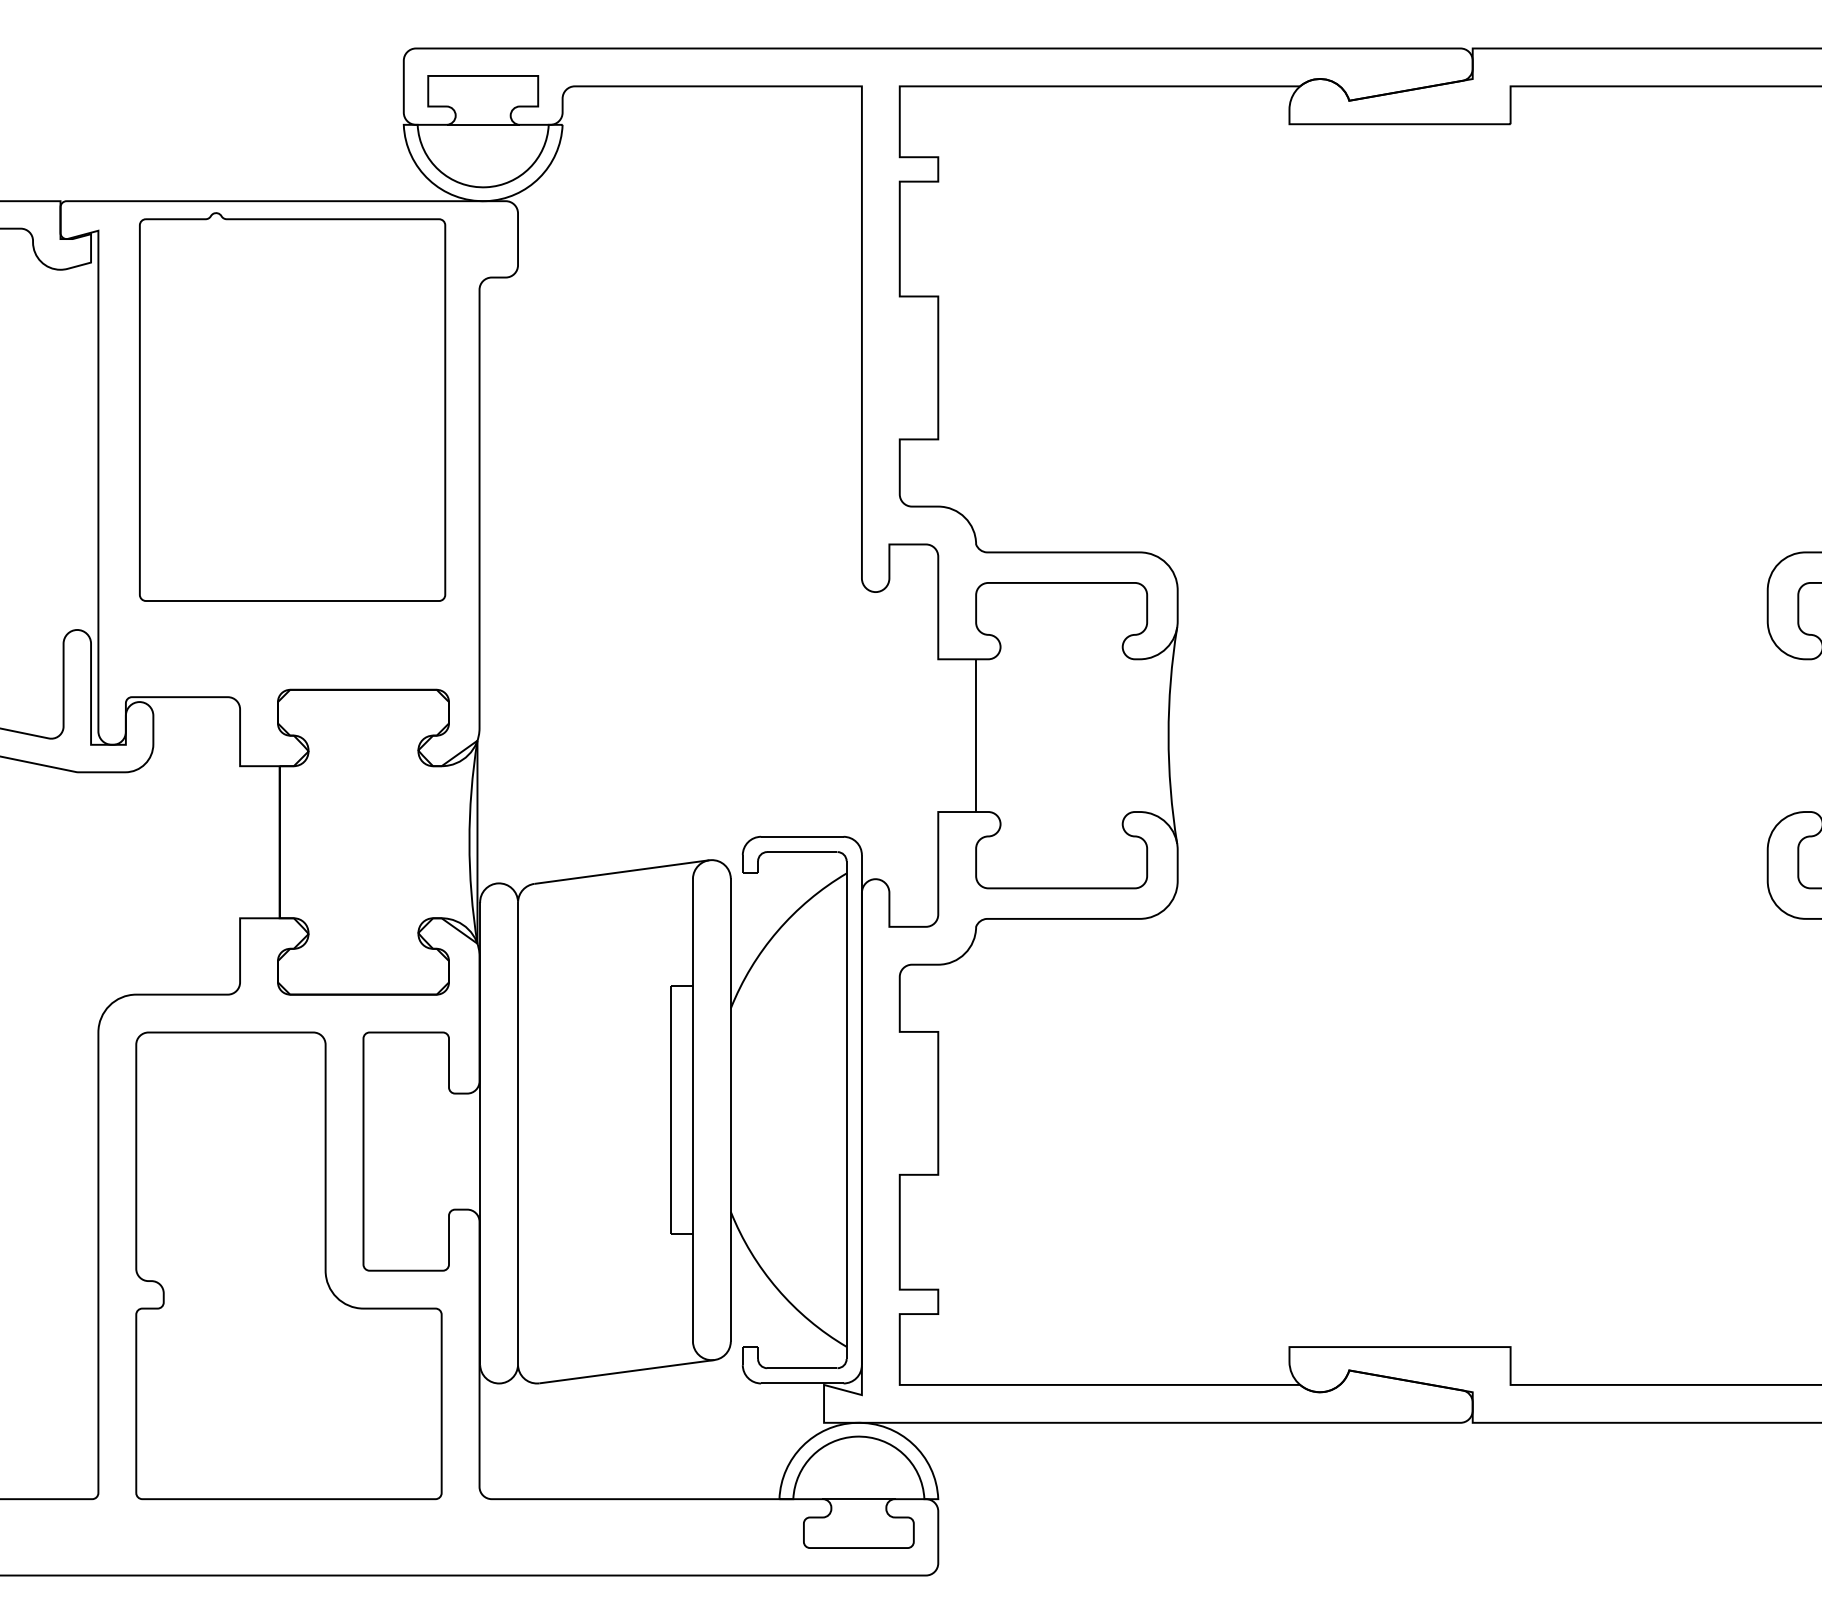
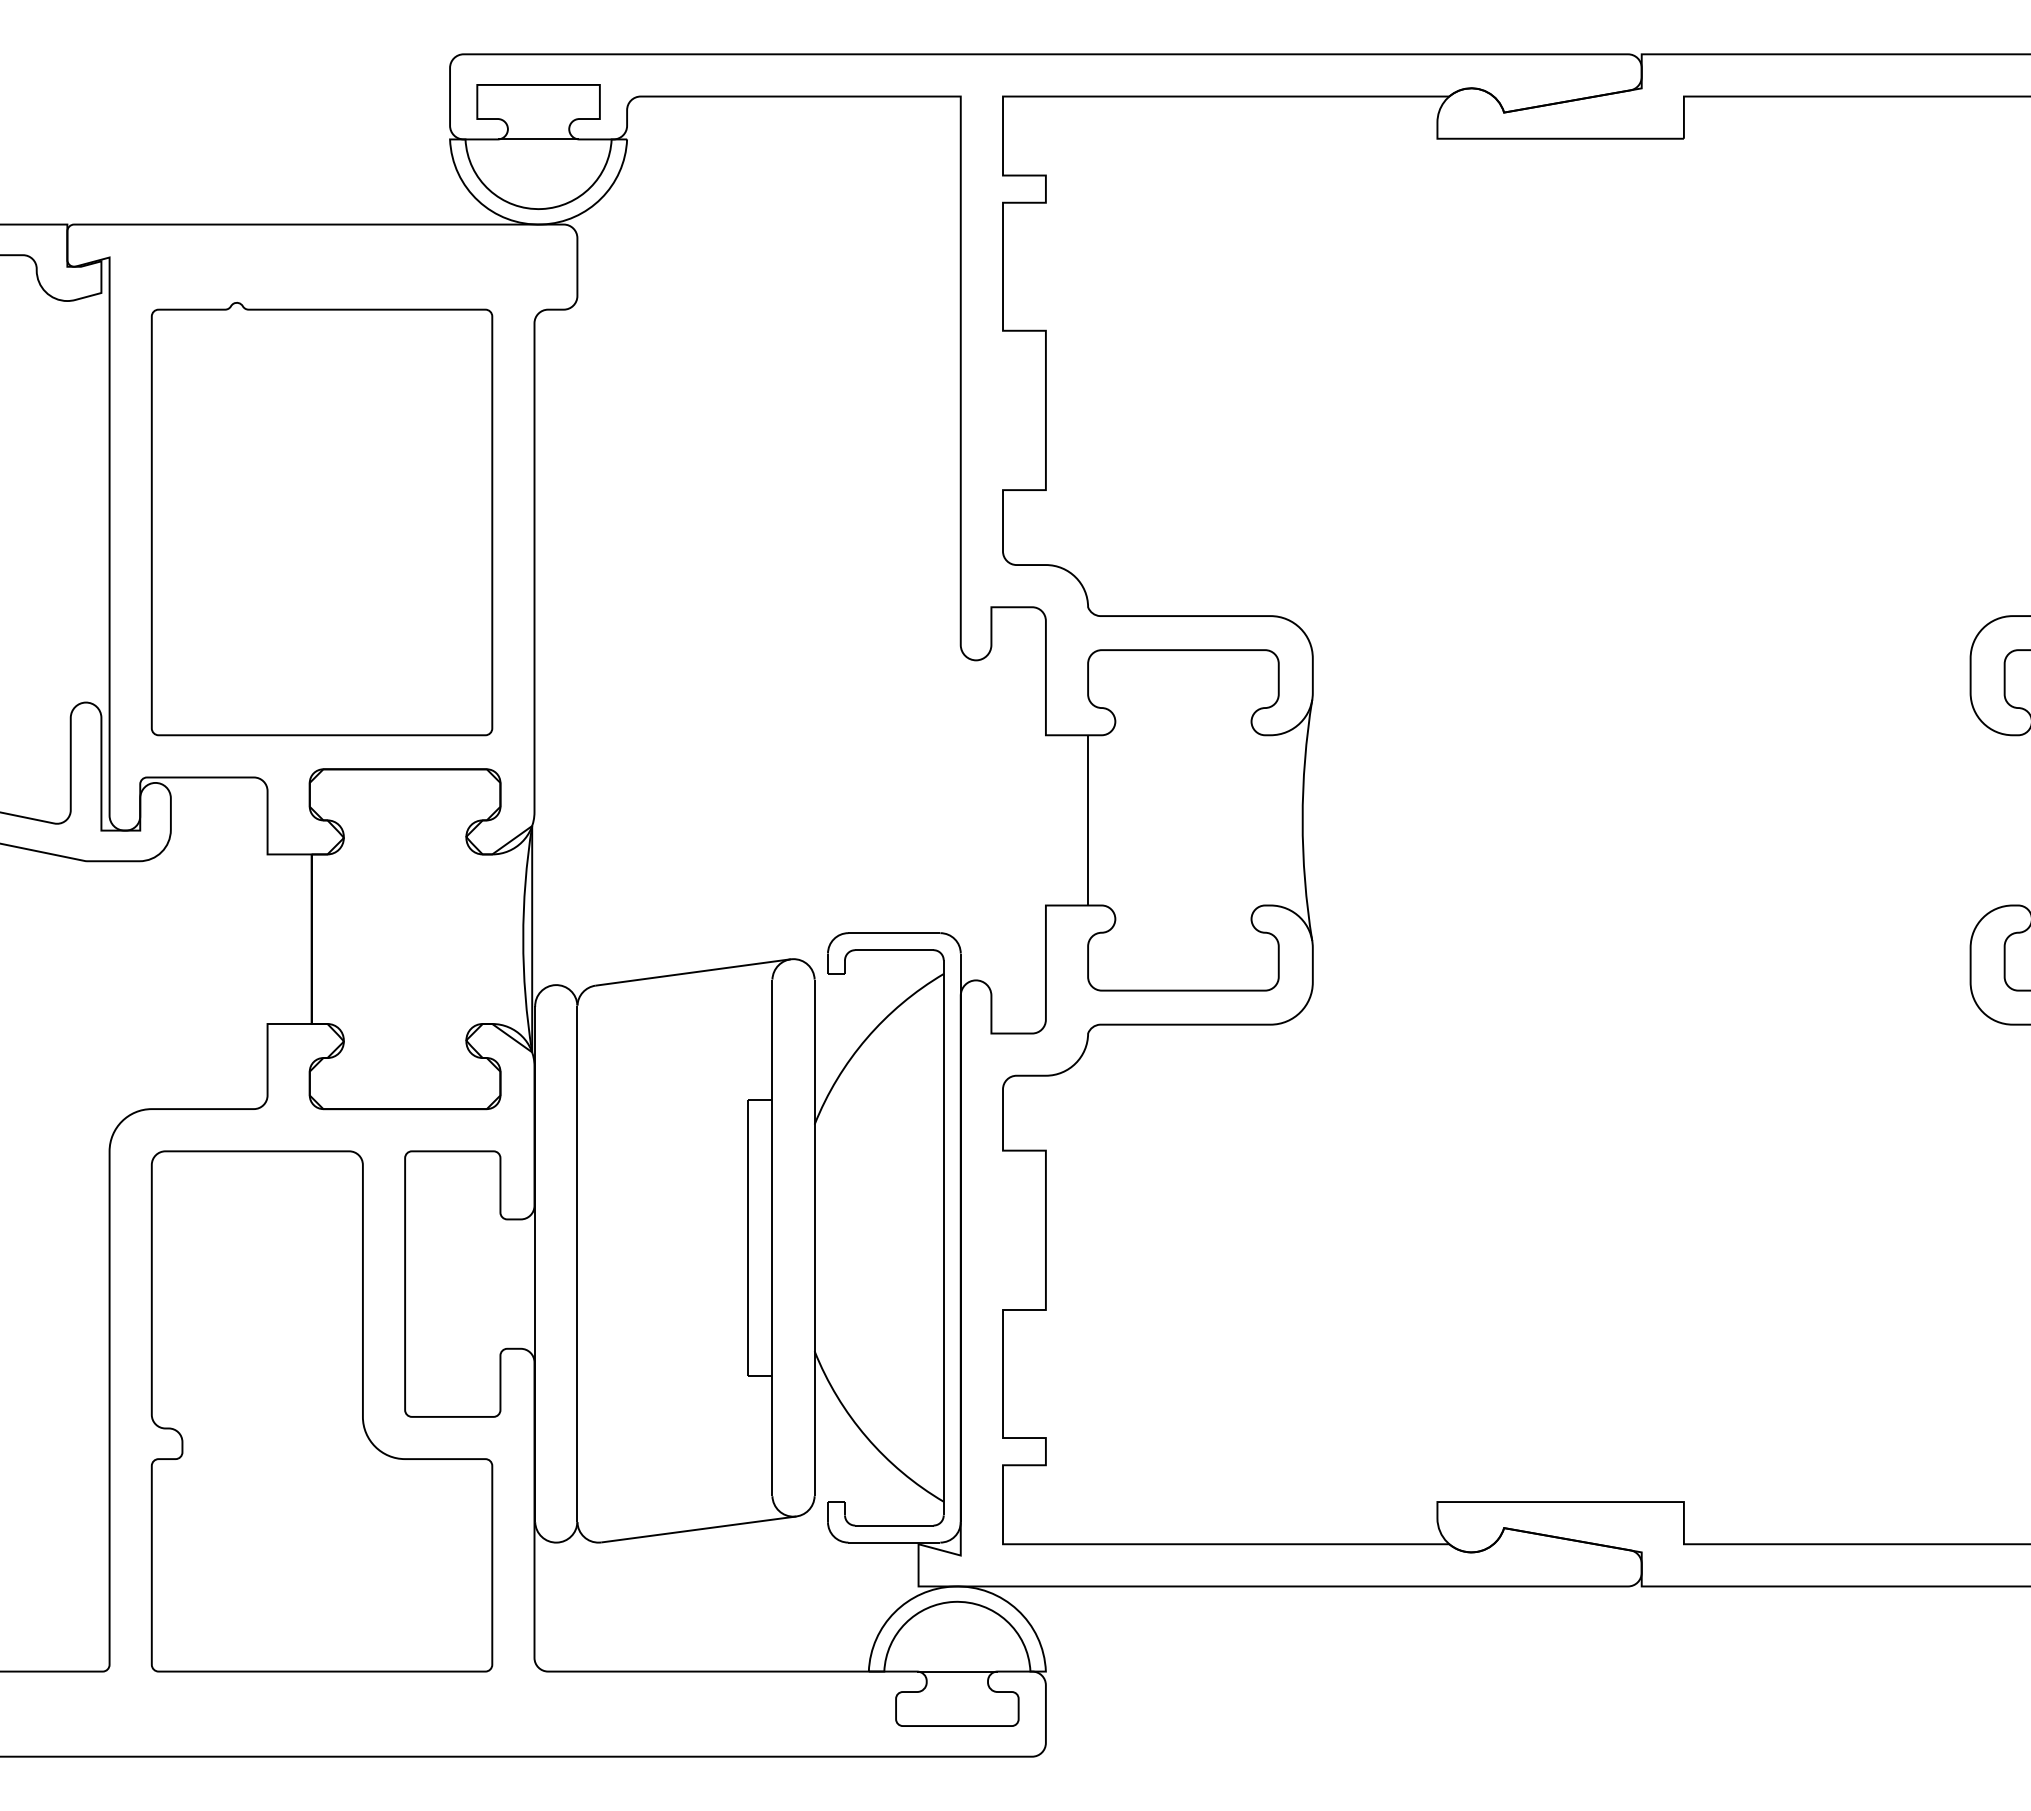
part: (292, 406) -> (321, 518), moved

